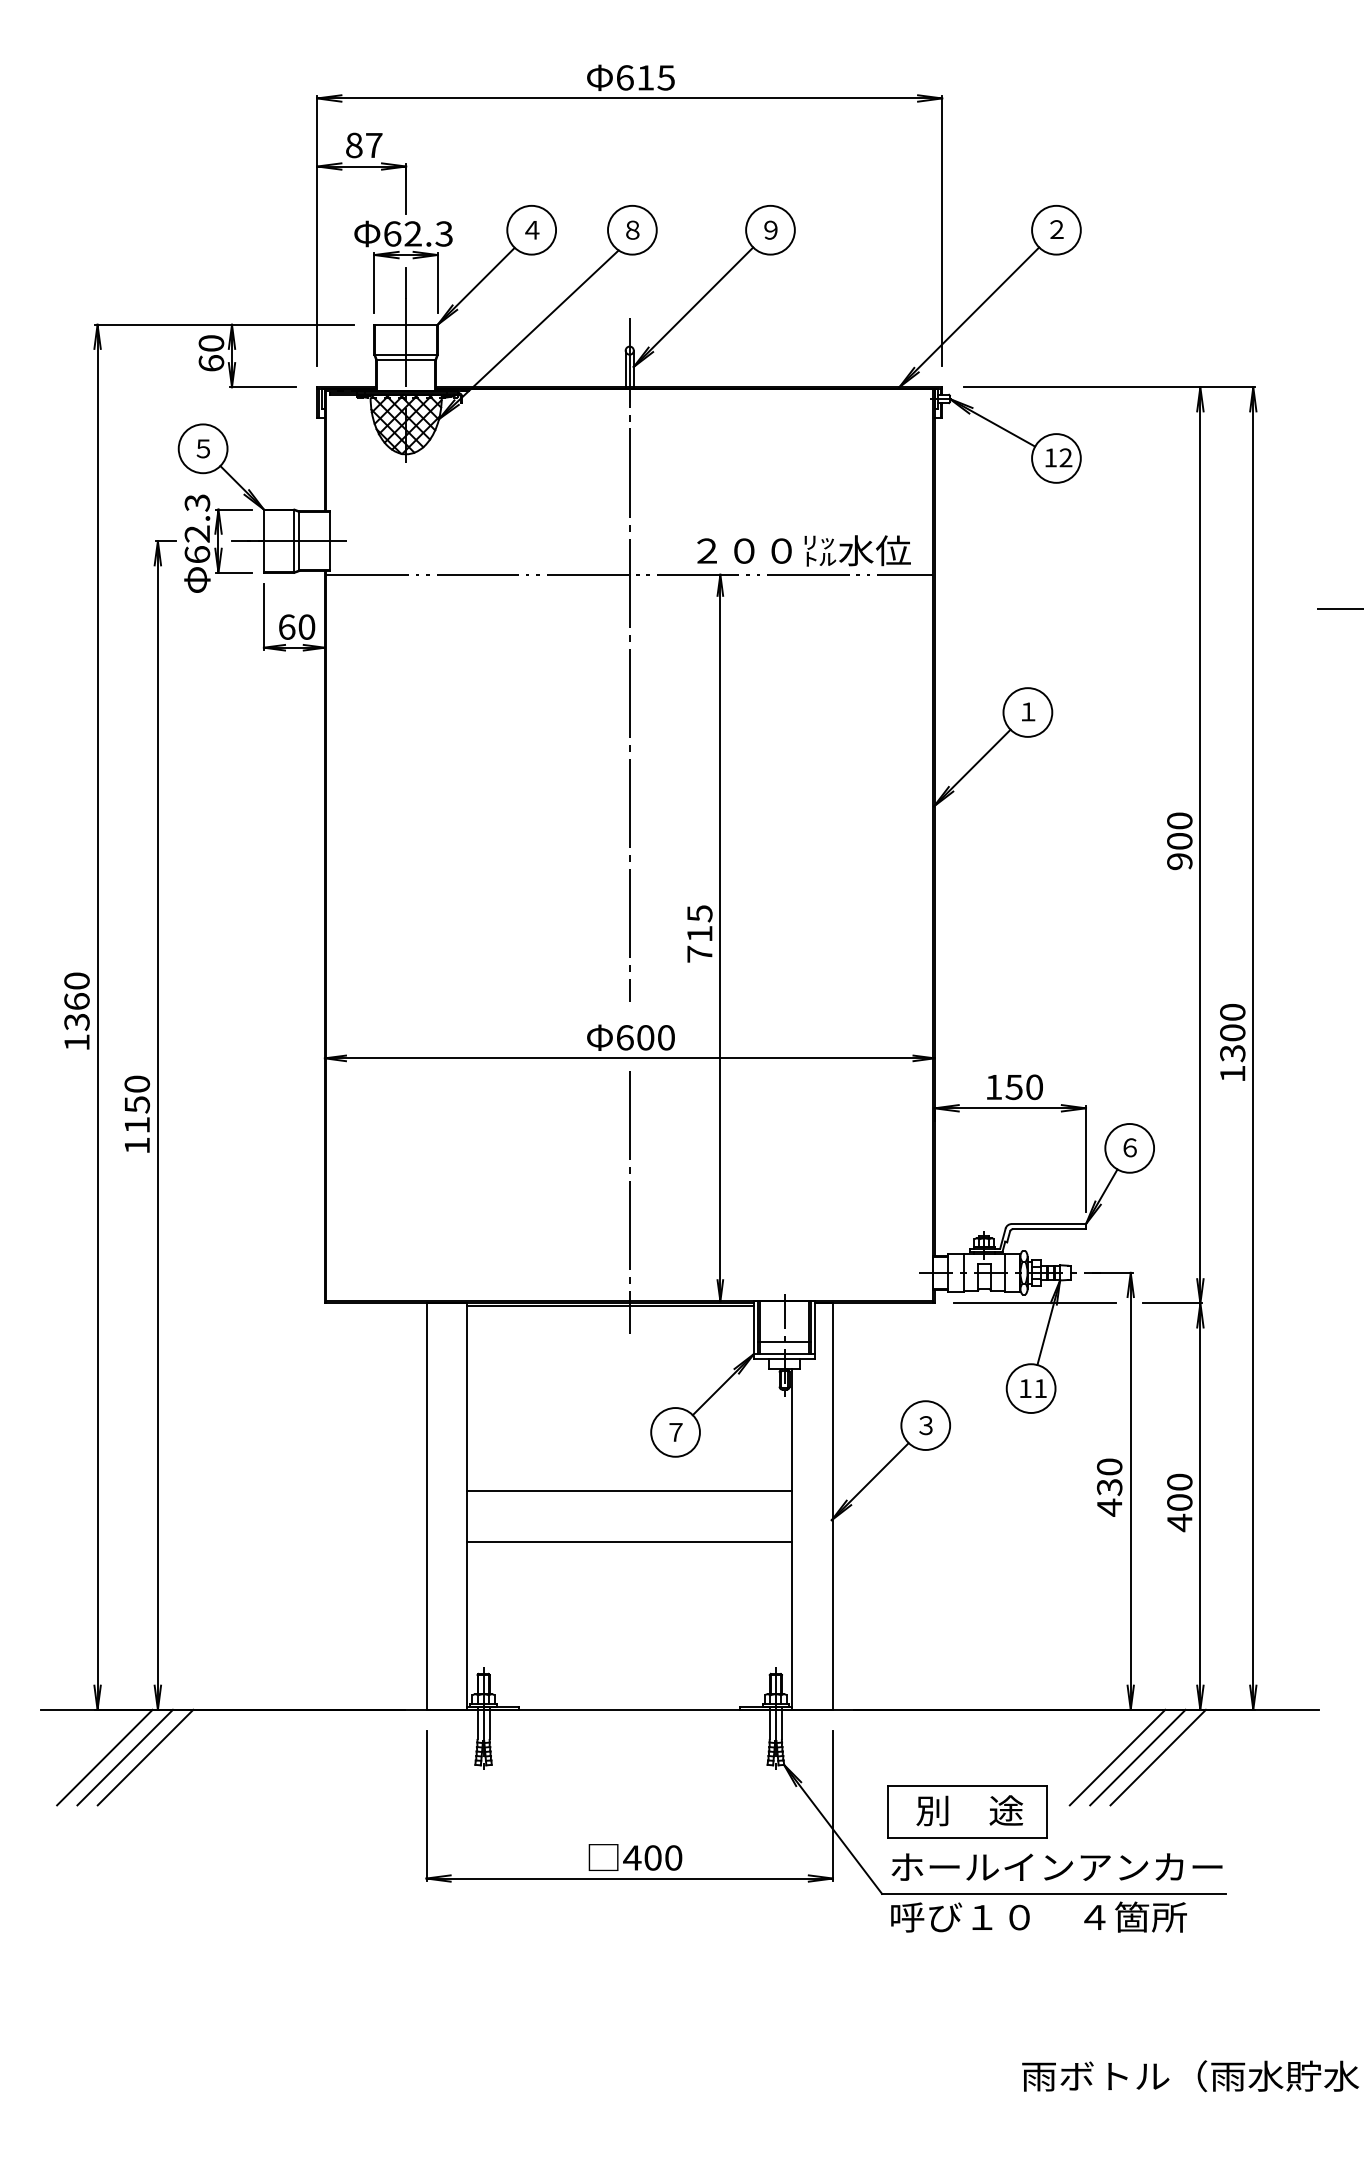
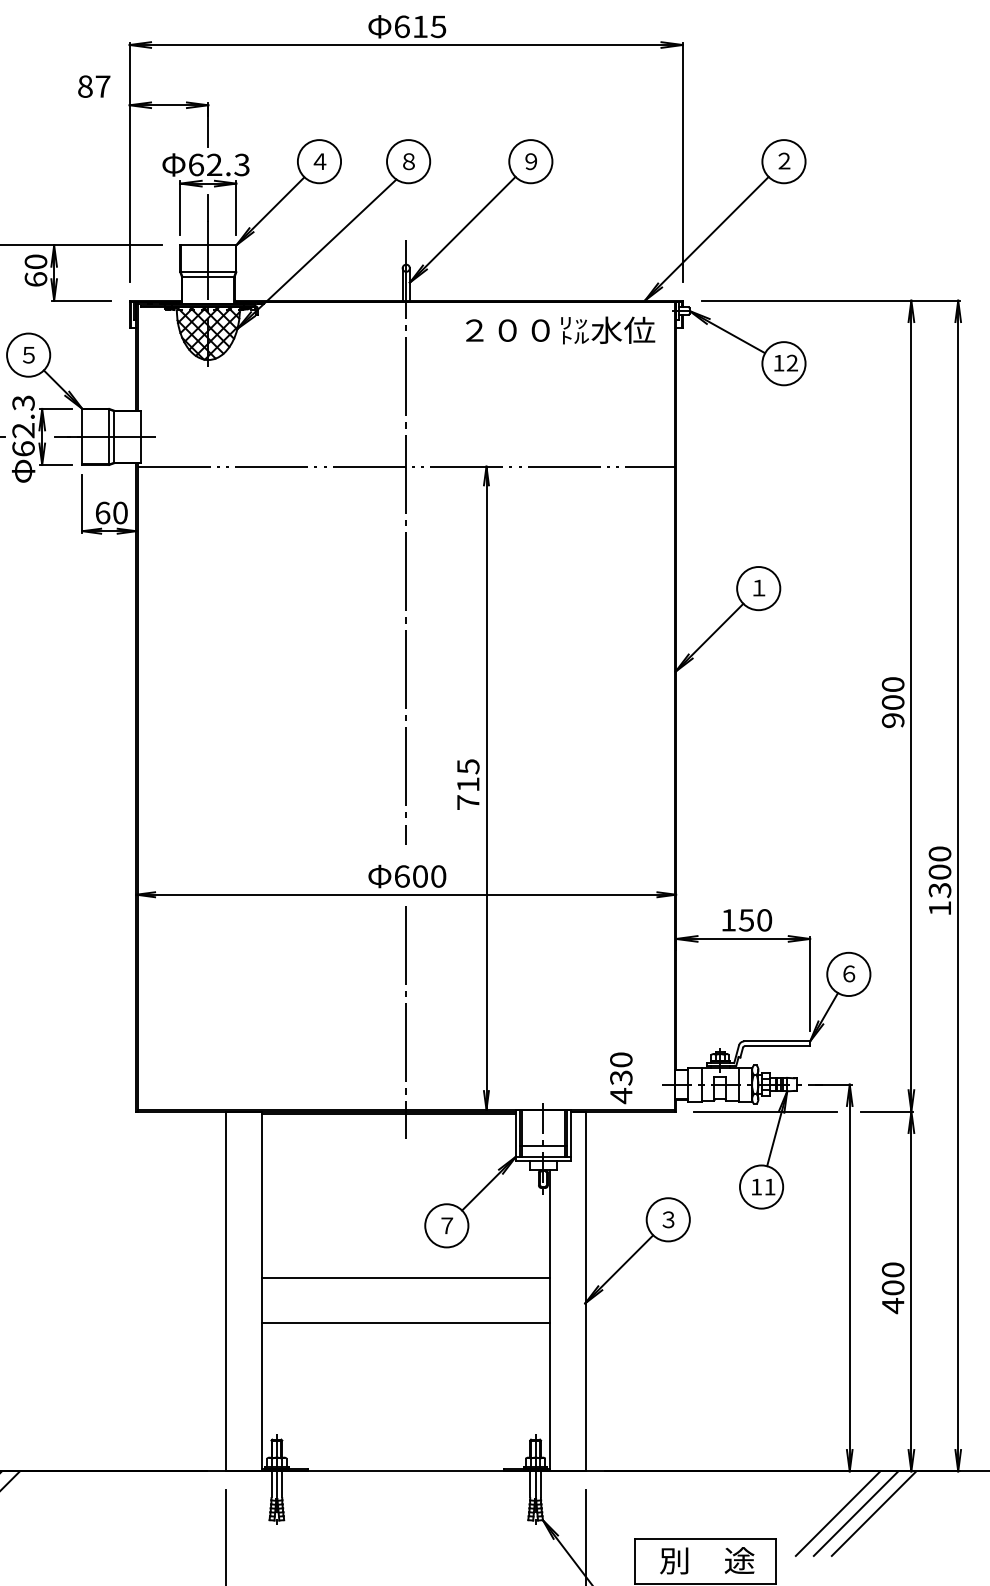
text: (364, 145) -> (94, 86), moved
text: (803, 550) -> (560, 330), moved
text: (1109, 1487) -> (621, 1078), moved

